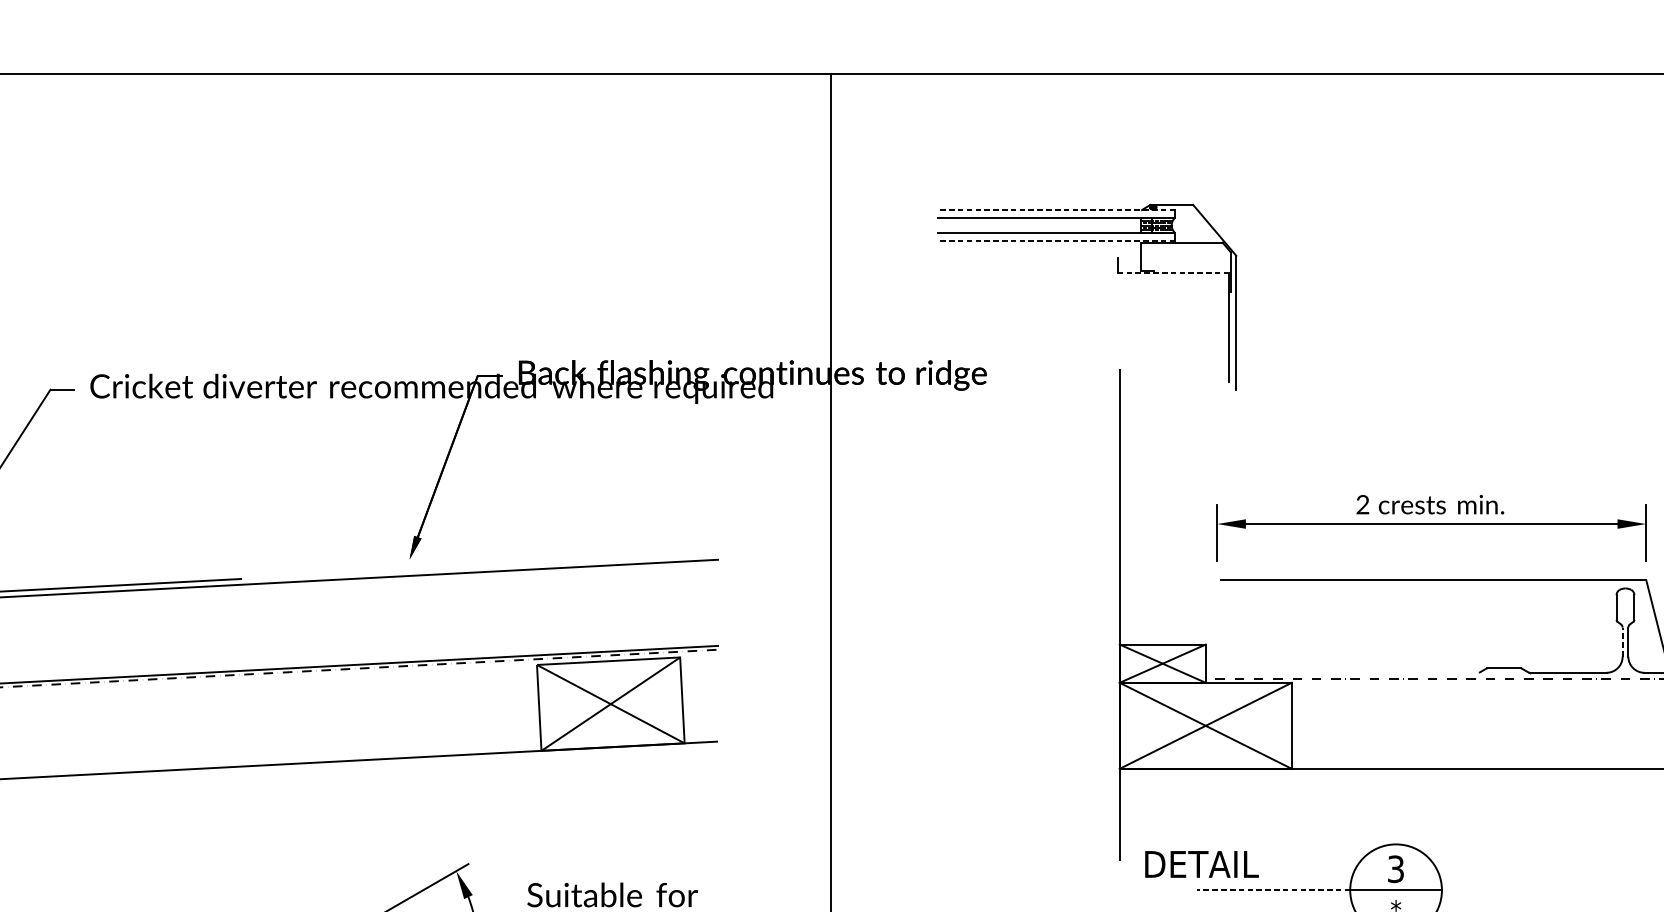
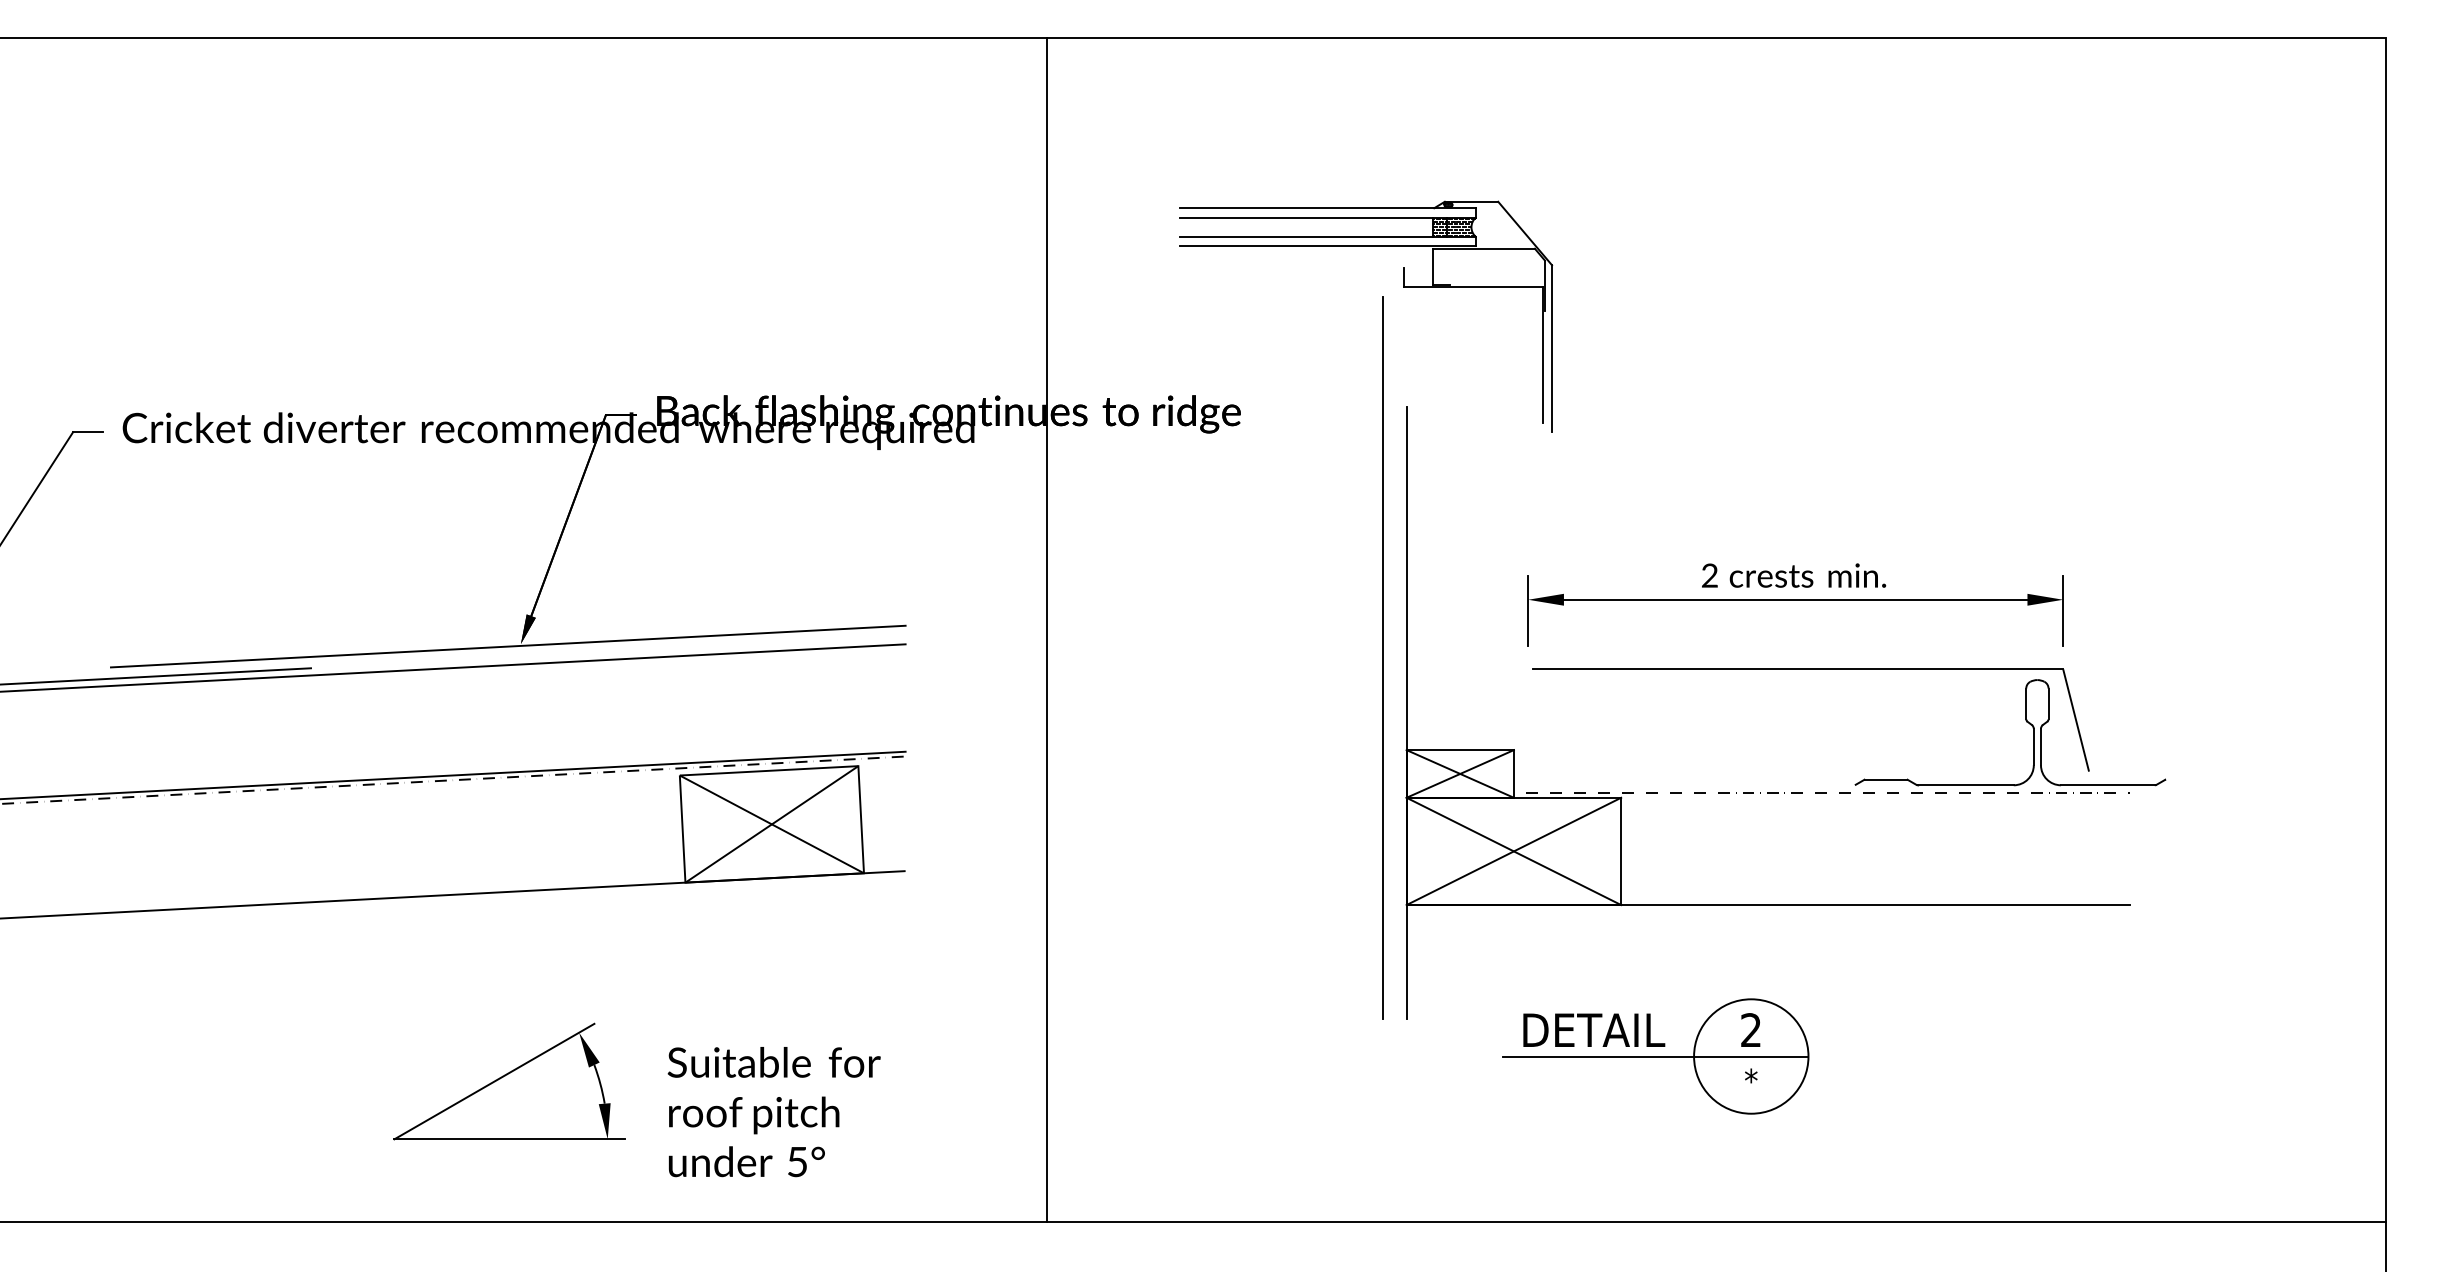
line: (1056, 210) -> (1327, 208), dashed -> solid
line: (1056, 240) -> (1327, 246), dashed -> solid
line: (1173, 272) -> (1473, 286), dashed -> solid
line: (398, 561) -> (507, 646), added
line: (1100, 571) -> (1382, 658), added
line: (1622, 641) -> (2033, 746), dashed -> solid
text: (1202, 863) -> (1594, 1029), moved
text: (1395, 869) -> (1750, 1030), 3 -> 2
line: (1273, 890) -> (1598, 1056), dashed -> solid

